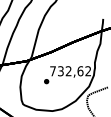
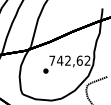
text: (60, 71) -> (59, 61), 732,62 -> 742,62

